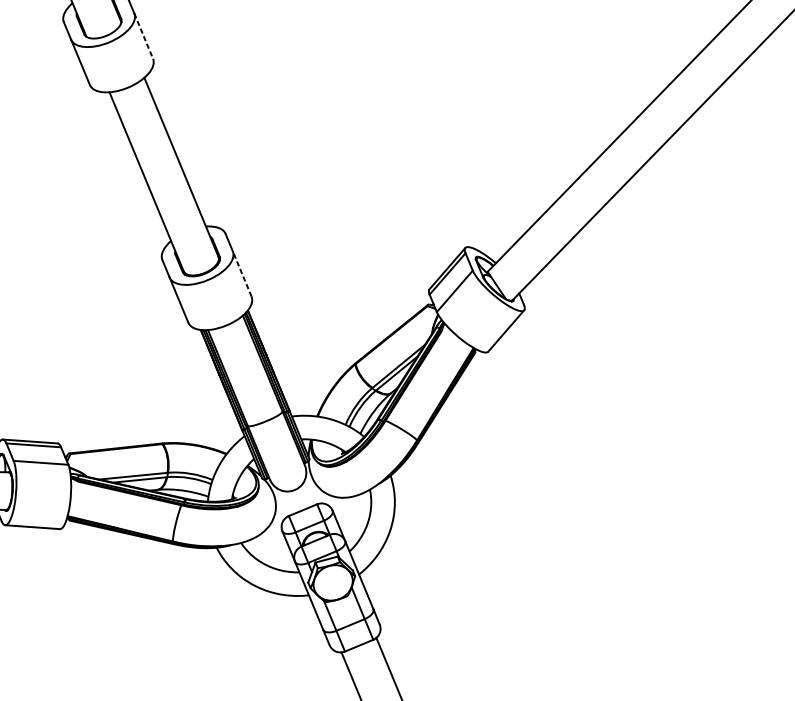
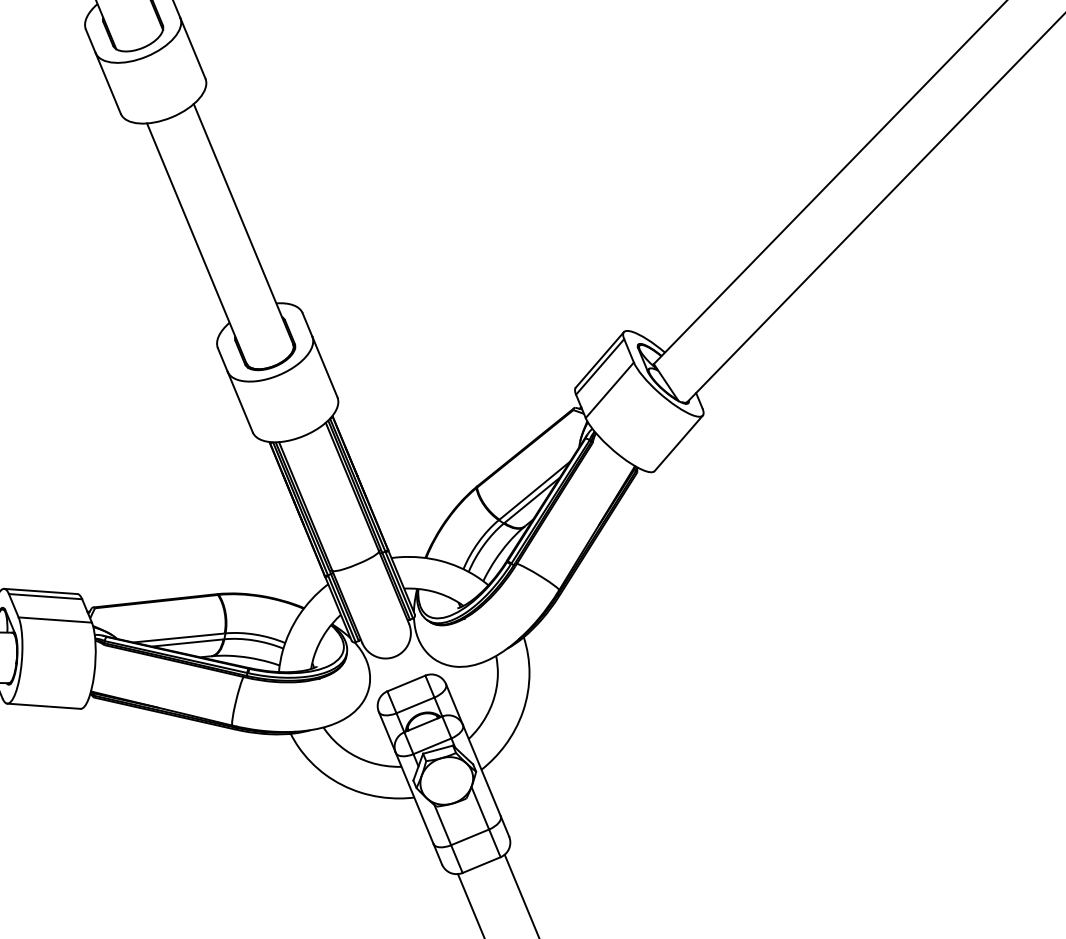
line: (143, 36) -> (192, 48), dashed -> solid
line: (241, 273) -> (324, 366), dashed -> solid

